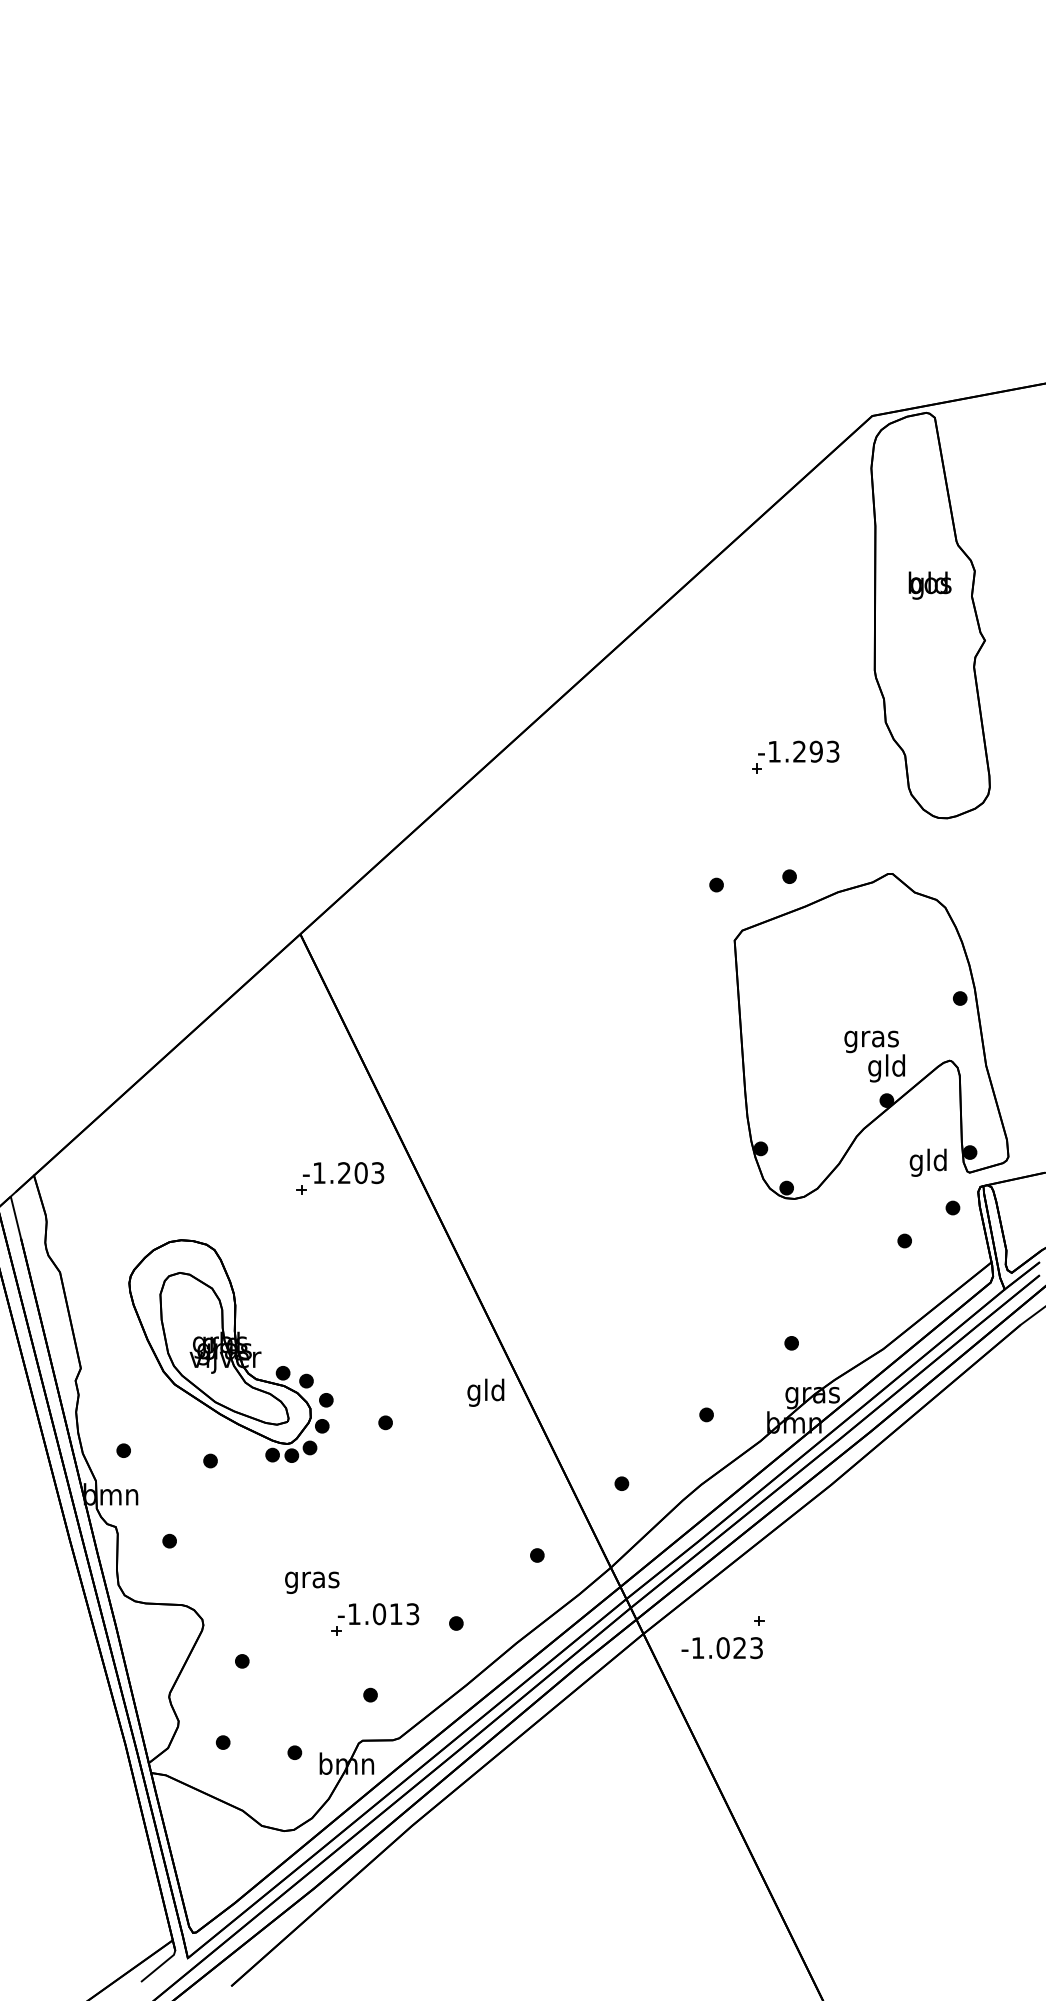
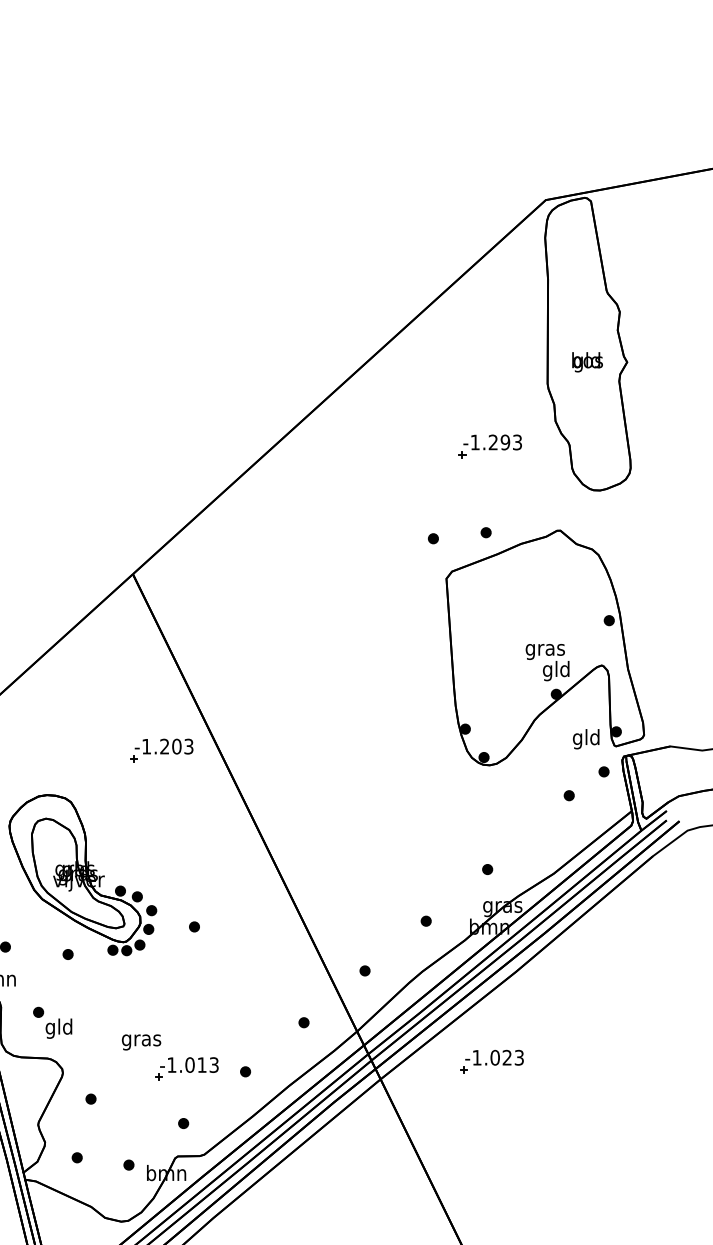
text: (929, 585) -> (587, 362), moved
text: (485, 1392) -> (58, 1028), moved
text: (721, 1648) -> (494, 1058), moved

